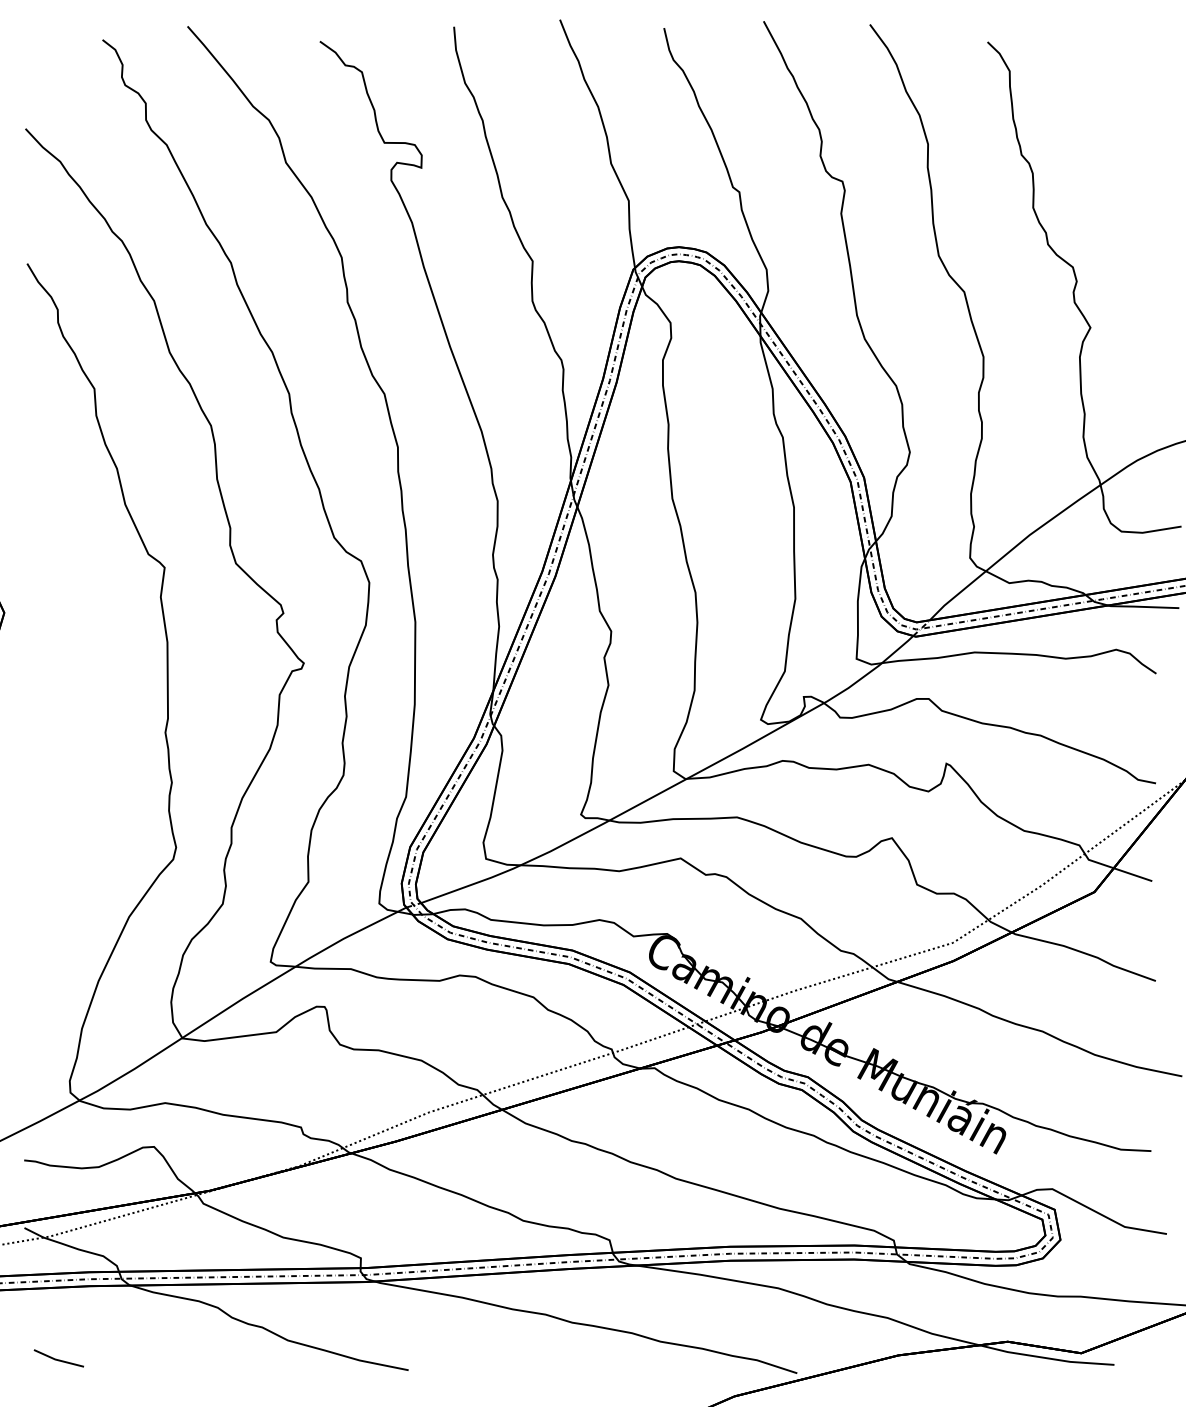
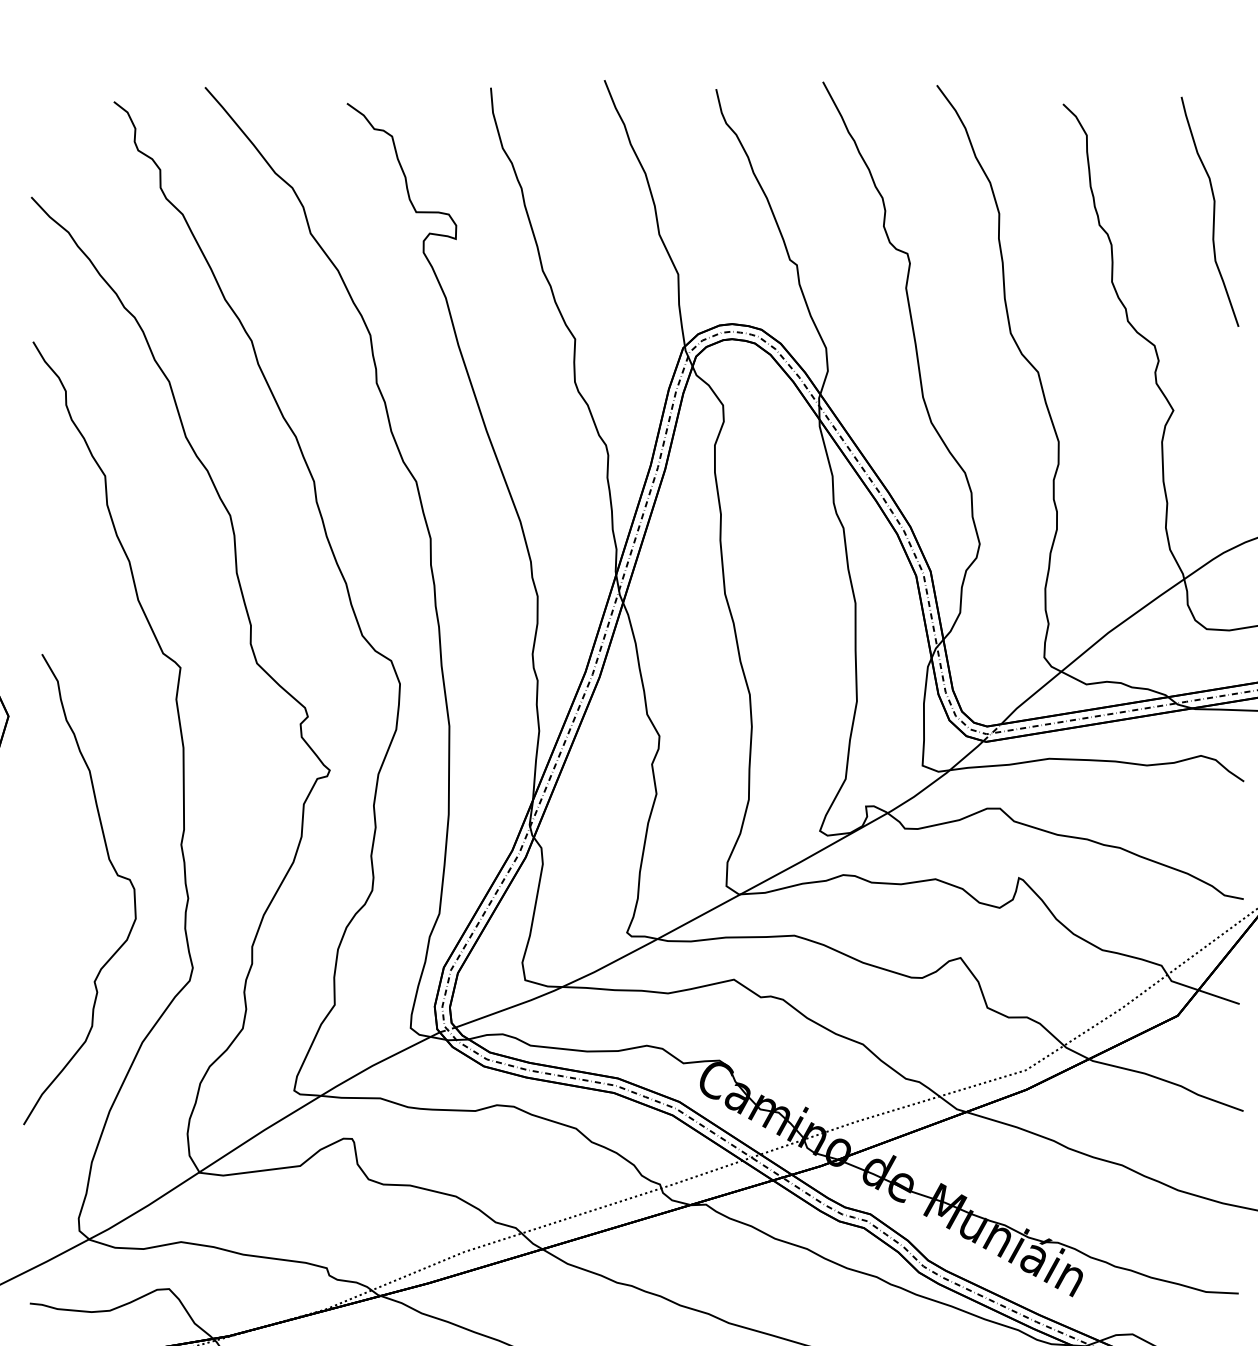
curve: (1127, 142) -> (1213, 211), added
curve: (103, 758) -> (114, 872), added

